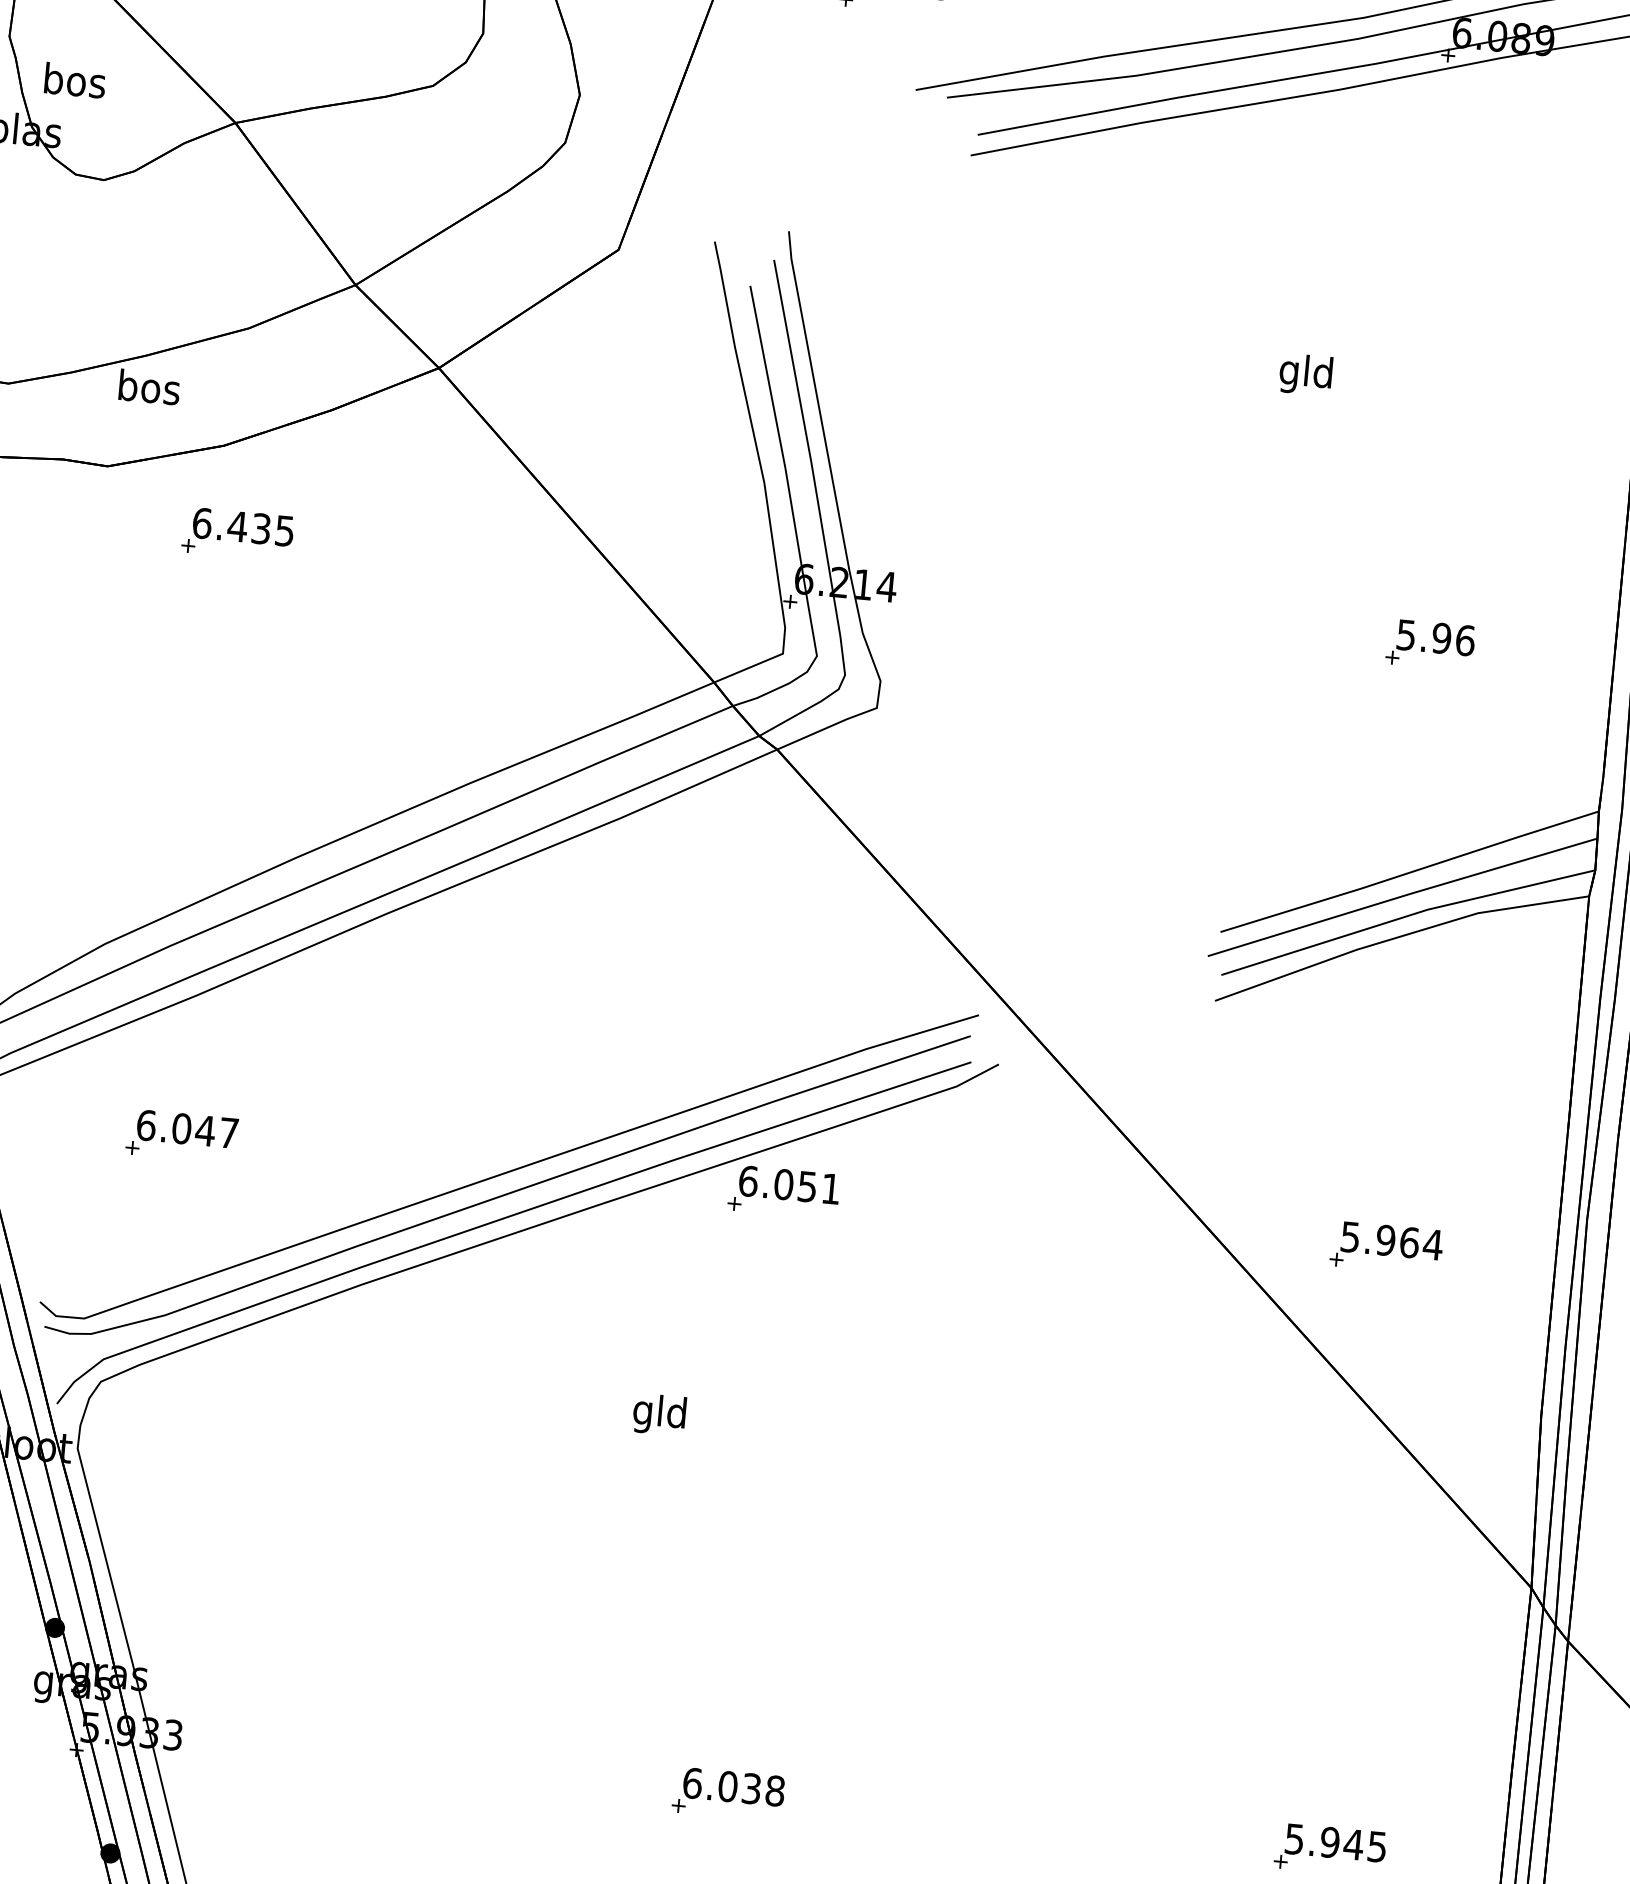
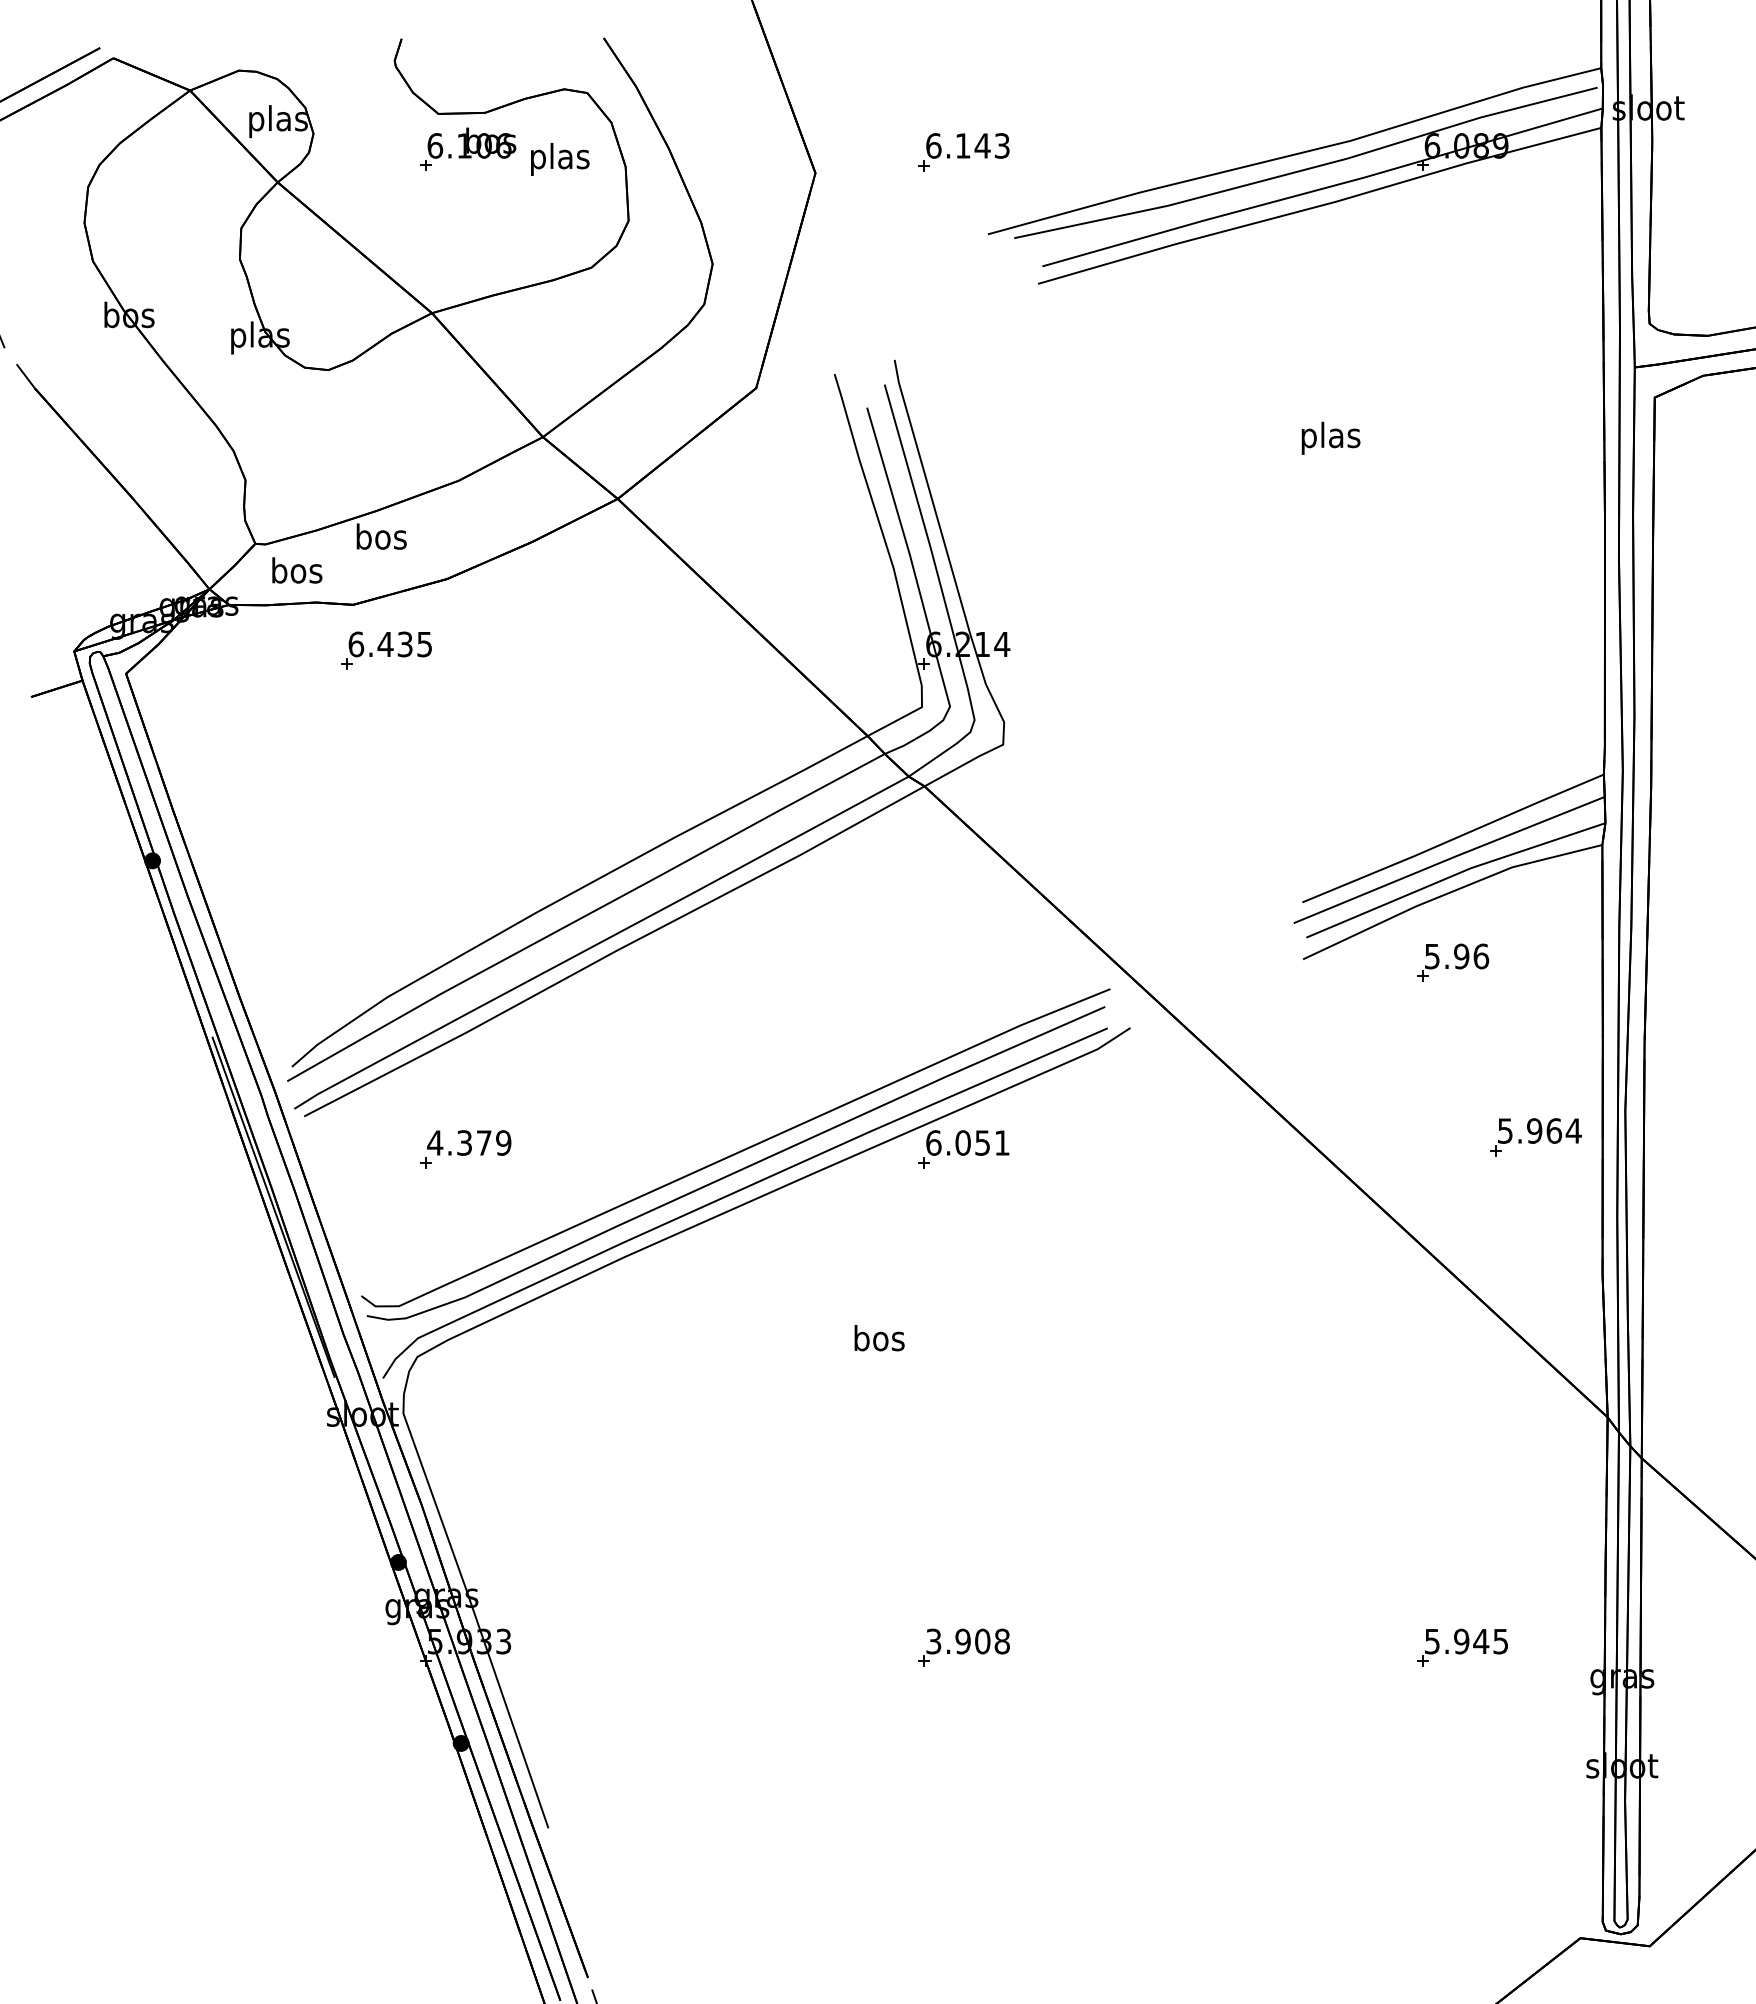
text: (75, 80) -> (297, 570), moved
text: (1306, 373) -> (1330, 437), gld -> plas
part: (238, 534) -> (386, 650), moved
part: (1431, 644) -> (1453, 962), moved
text: (187, 1128) -> (469, 1142), 6.047 -> 4.379
part: (1386, 1248) -> (1535, 1137), moved
text: (660, 1414) -> (879, 1341), gld -> bos
text: (722, 1786) -> (958, 1641), 6.038 -> 3.908

